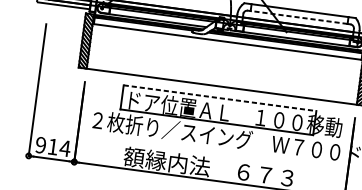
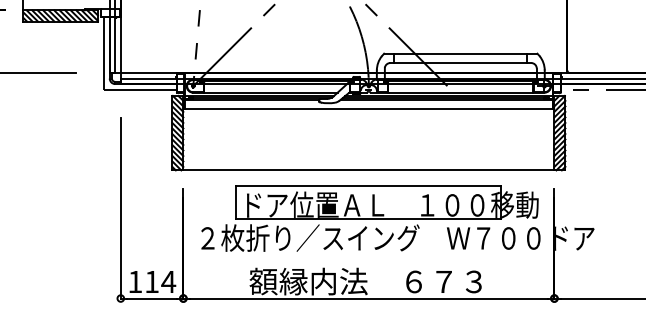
line: (298, 17) -> (460, 62), dashed -> solid
line: (220, 98) -> (369, 186), dashed -> solid
text: (41, 144) -> (135, 281), 914 -> 114

